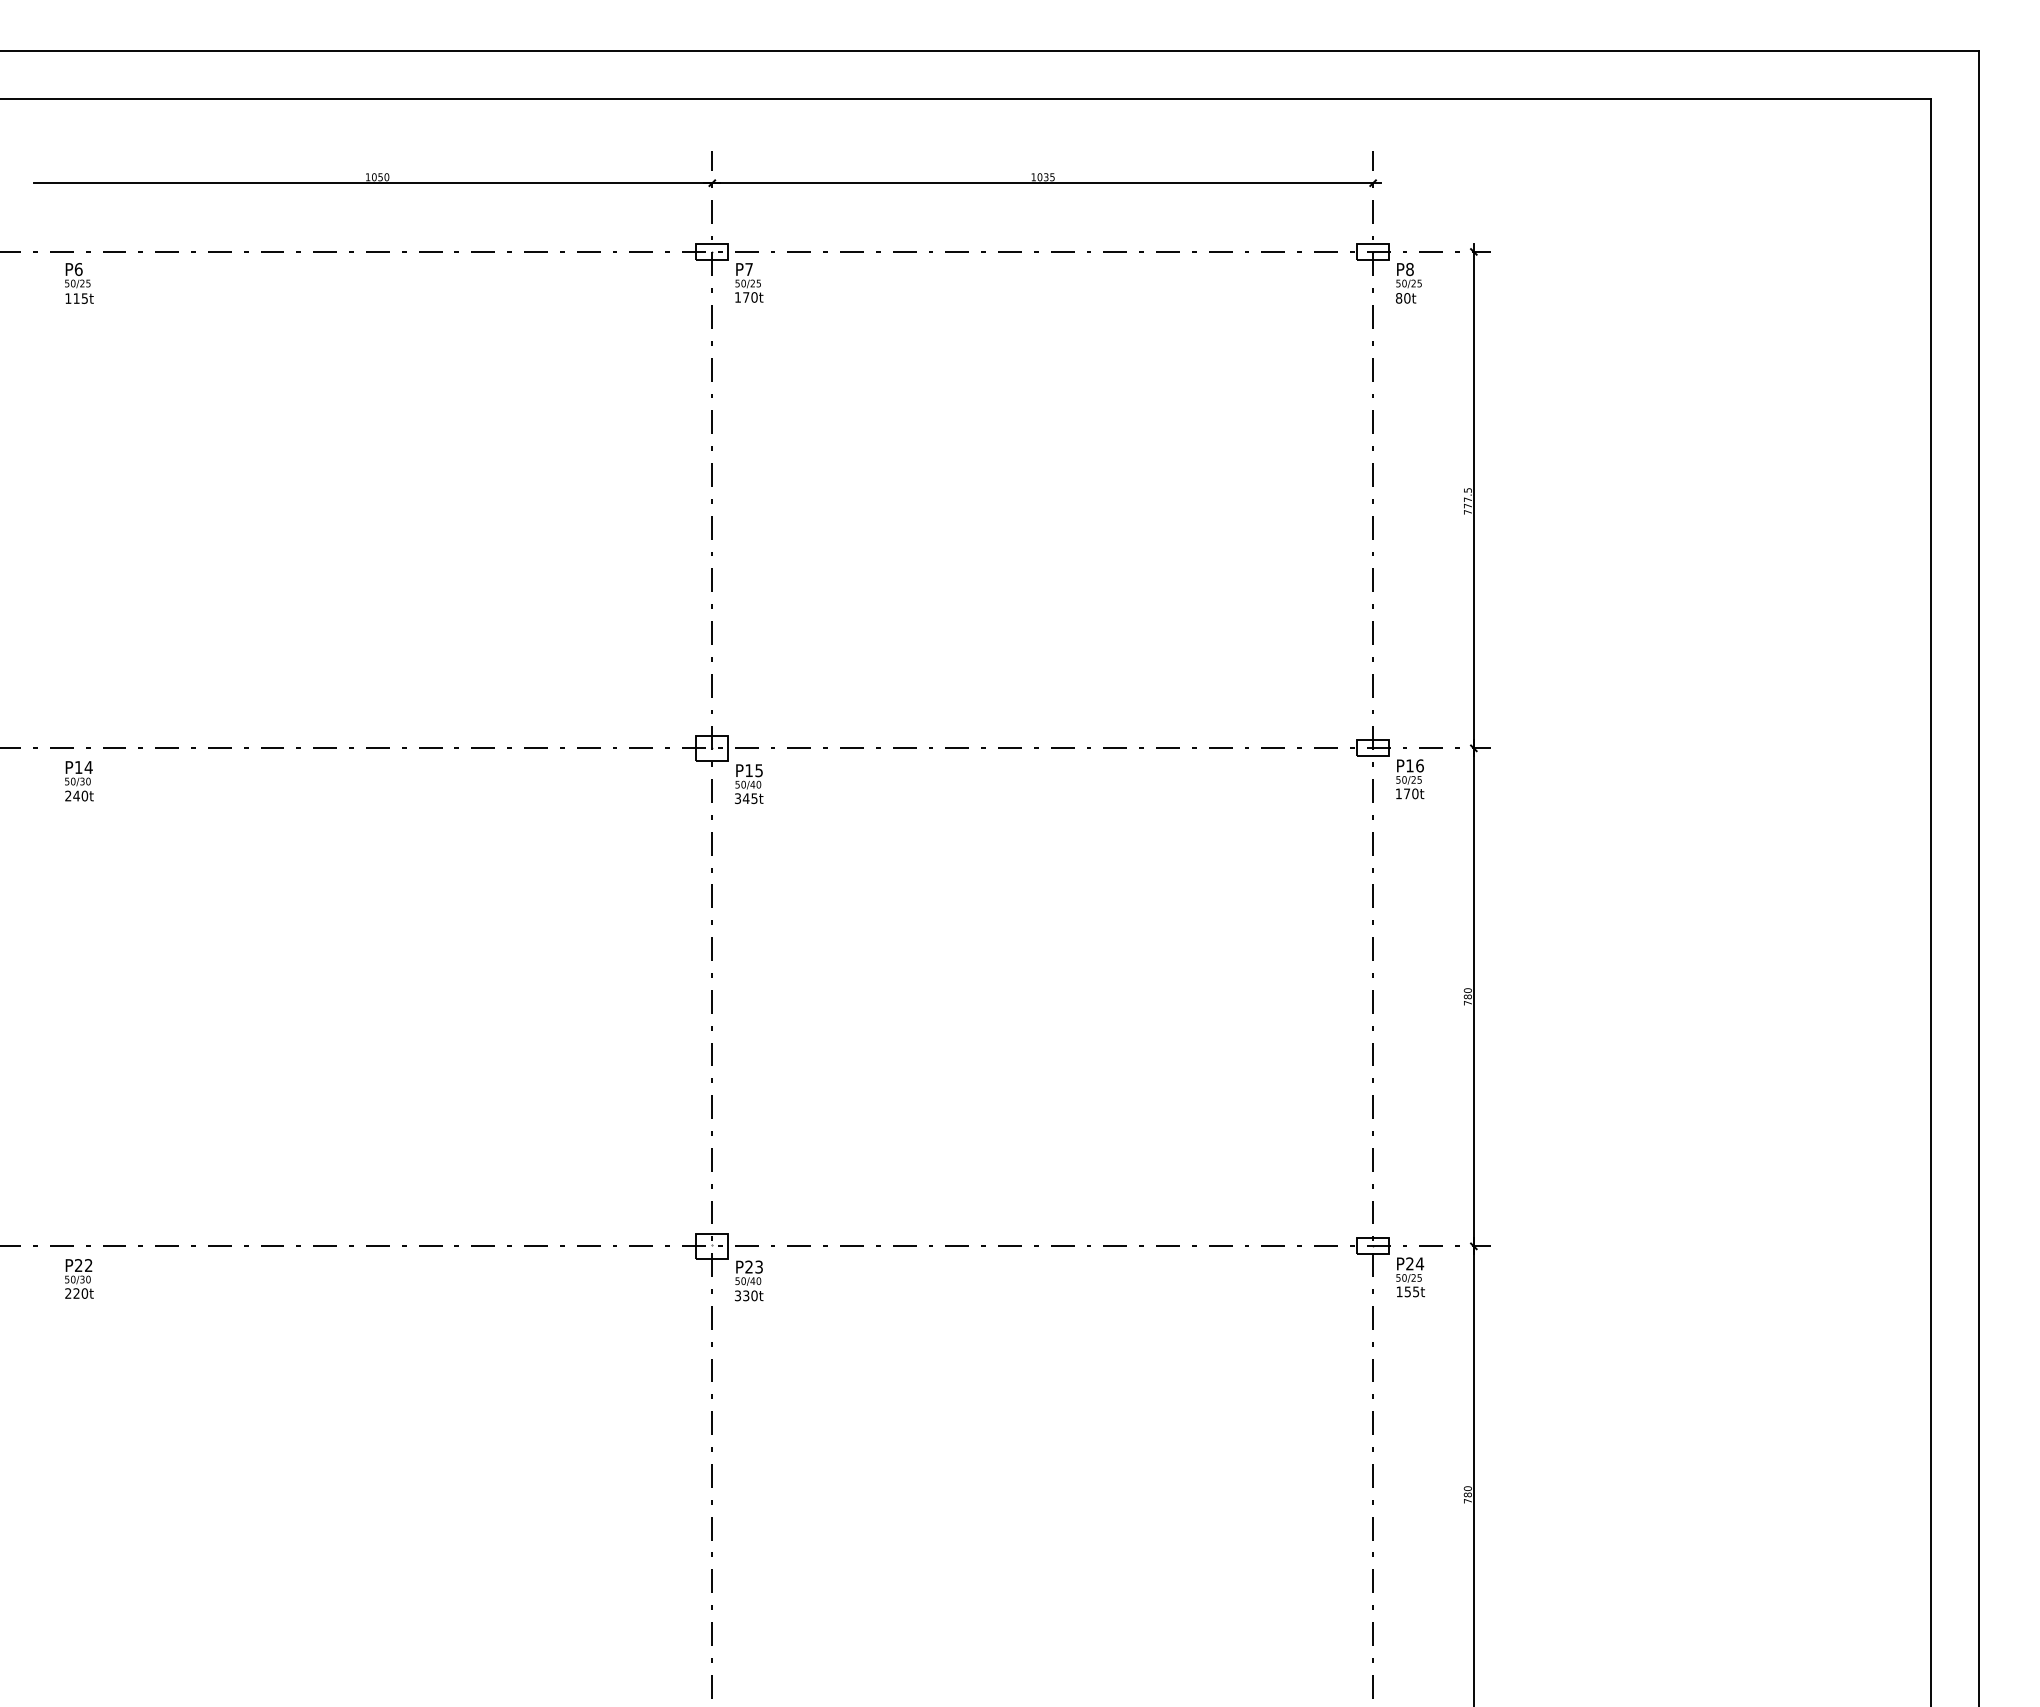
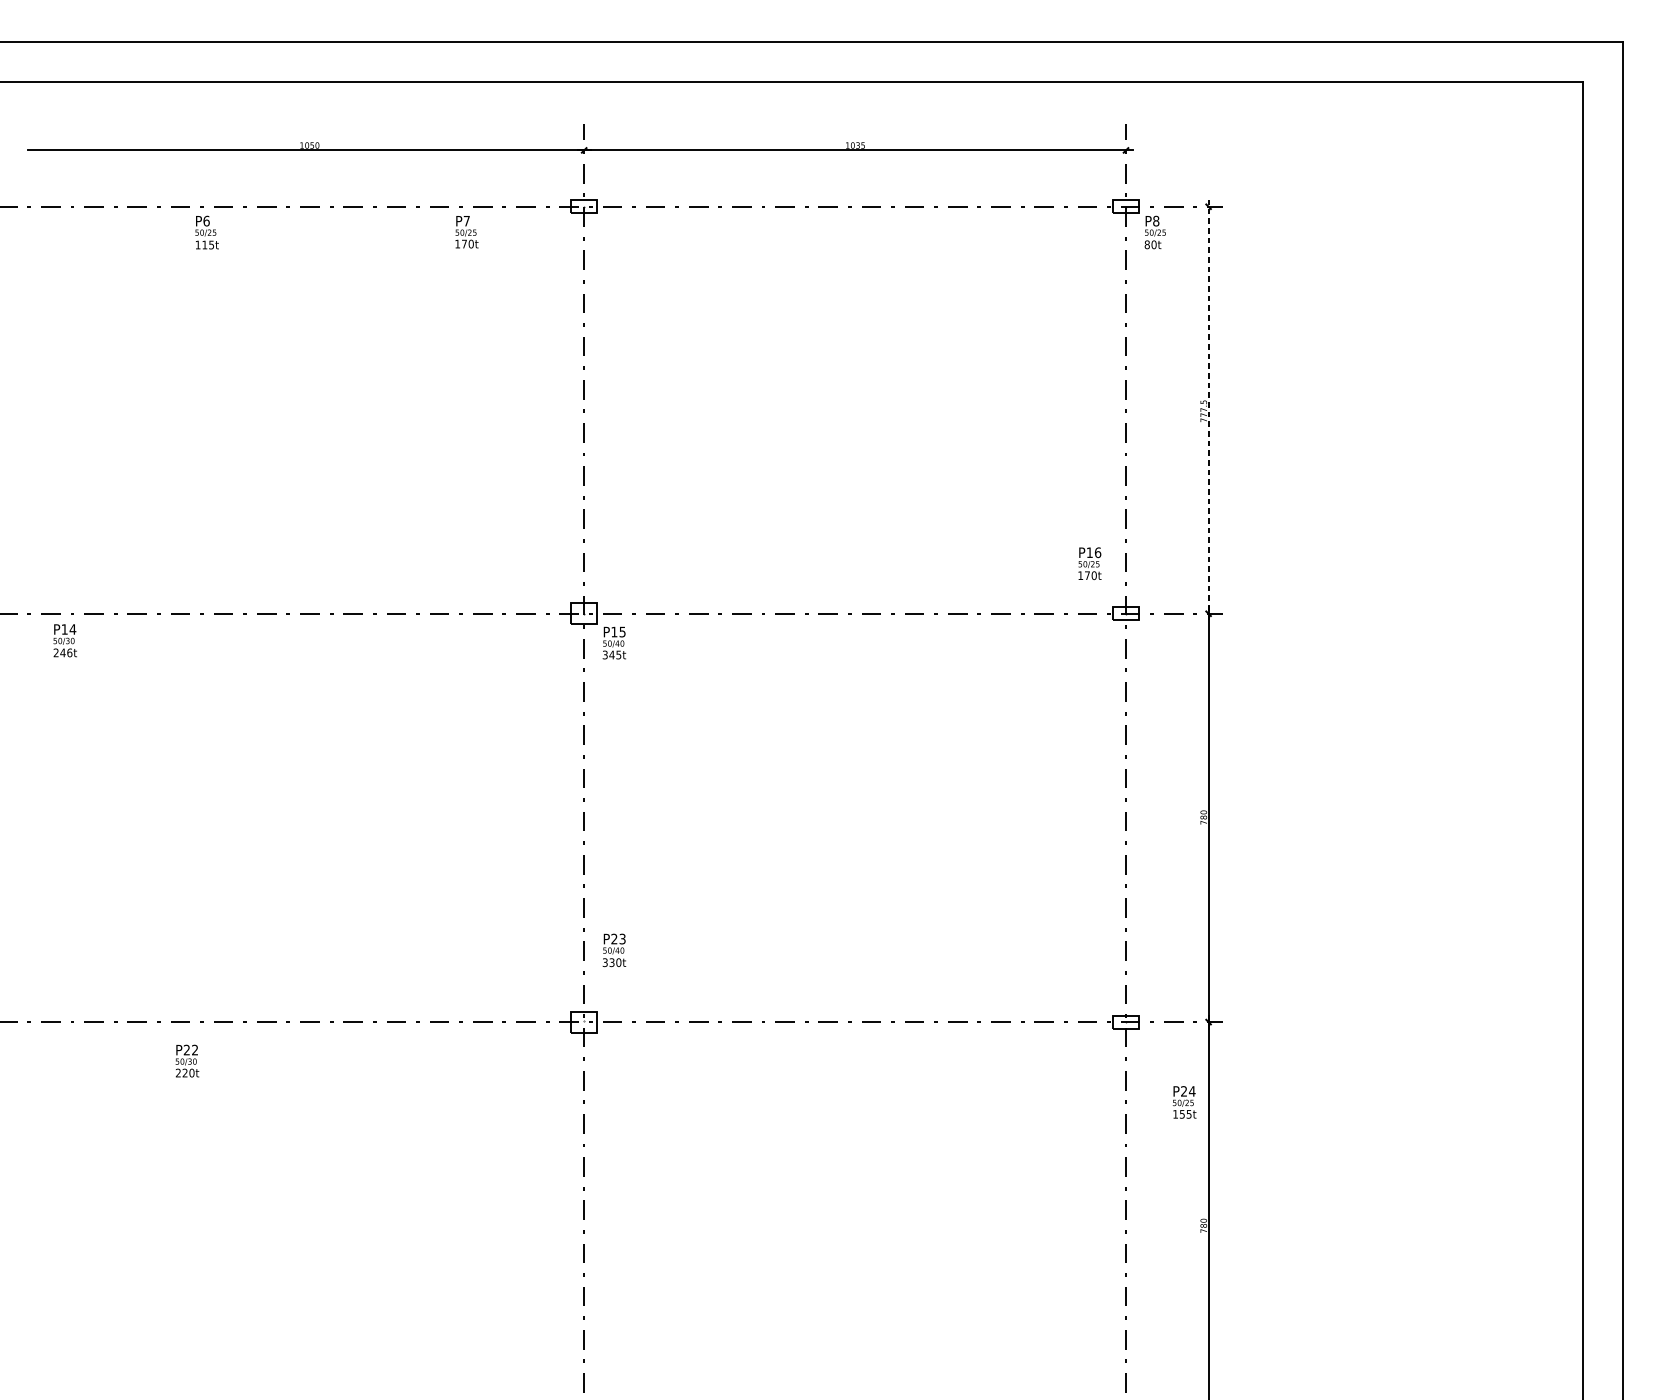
text: (749, 282) -> (467, 231), moved
text: (79, 283) -> (207, 232), moved
line: (1473, 499) -> (1208, 409), solid -> dashed
text: (1410, 779) -> (1090, 563), moved
text: (84, 795) -> (69, 652), 240t -> 246t
text: (1410, 1277) -> (1184, 1102), moved
text: (79, 1278) -> (187, 1060), moved
text: (749, 1280) -> (614, 950), moved

